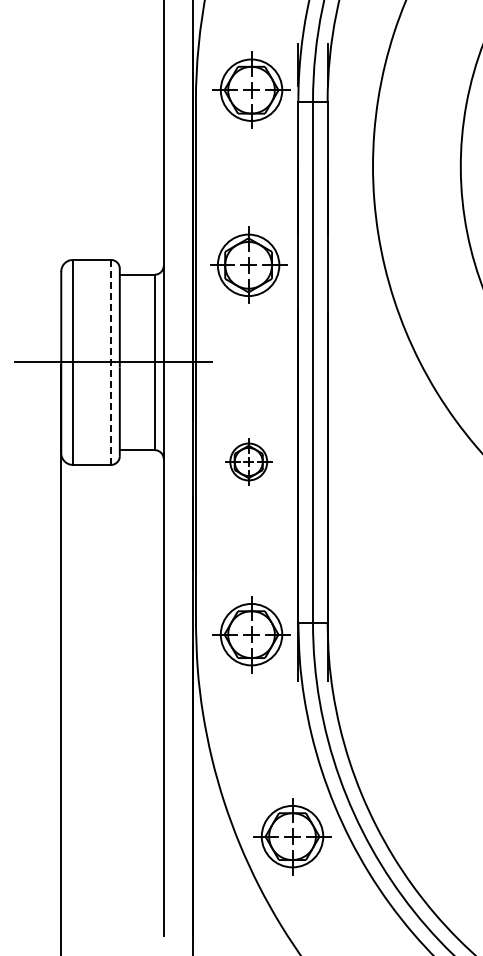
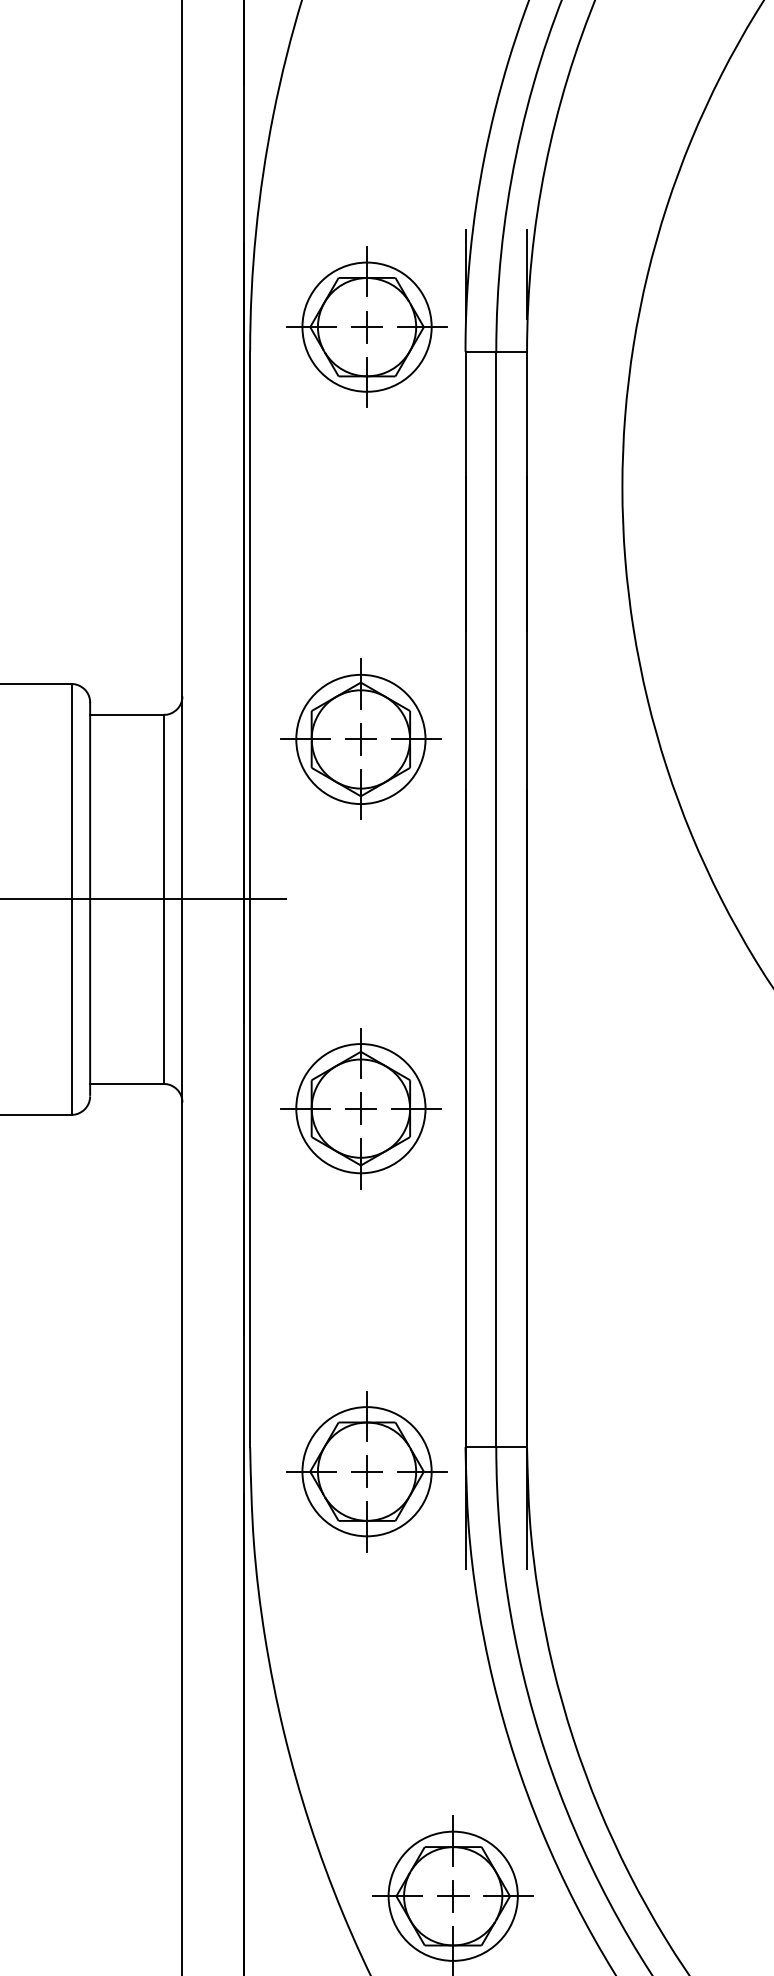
part: (248, 264) -> (360, 737), moved
line: (111, 361) -> (72, 897), dashed -> solid
part: (248, 461) -> (360, 1107), size x1.67

